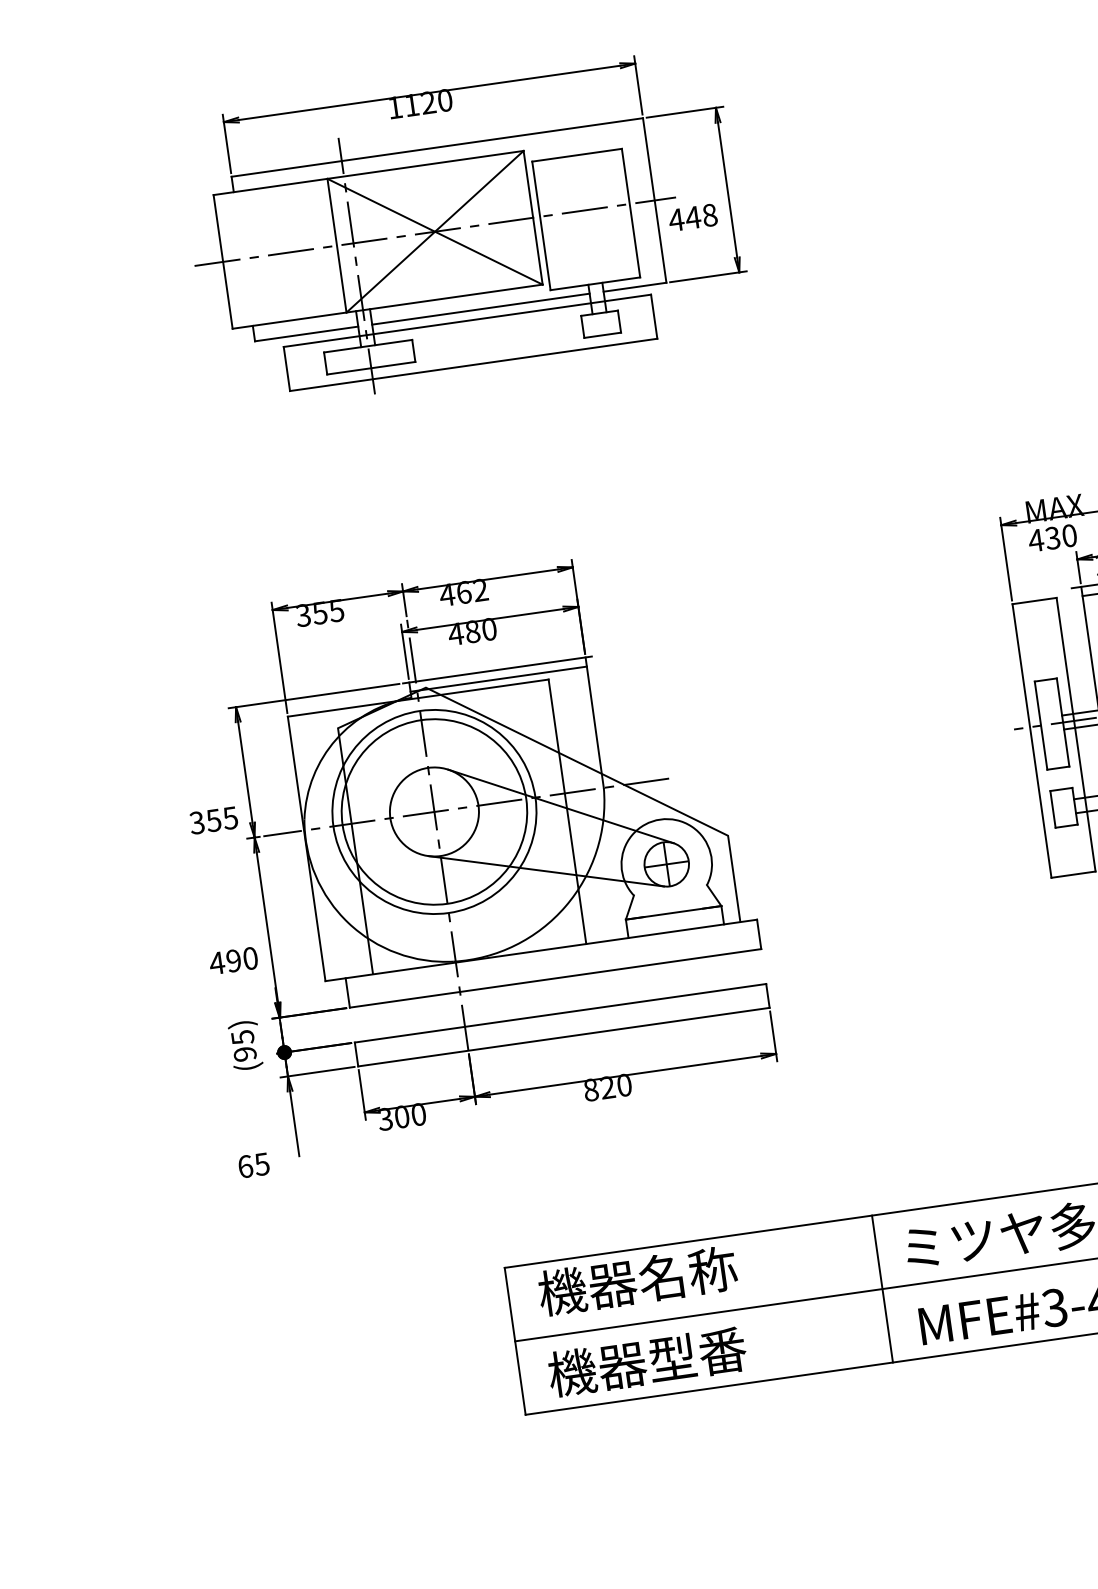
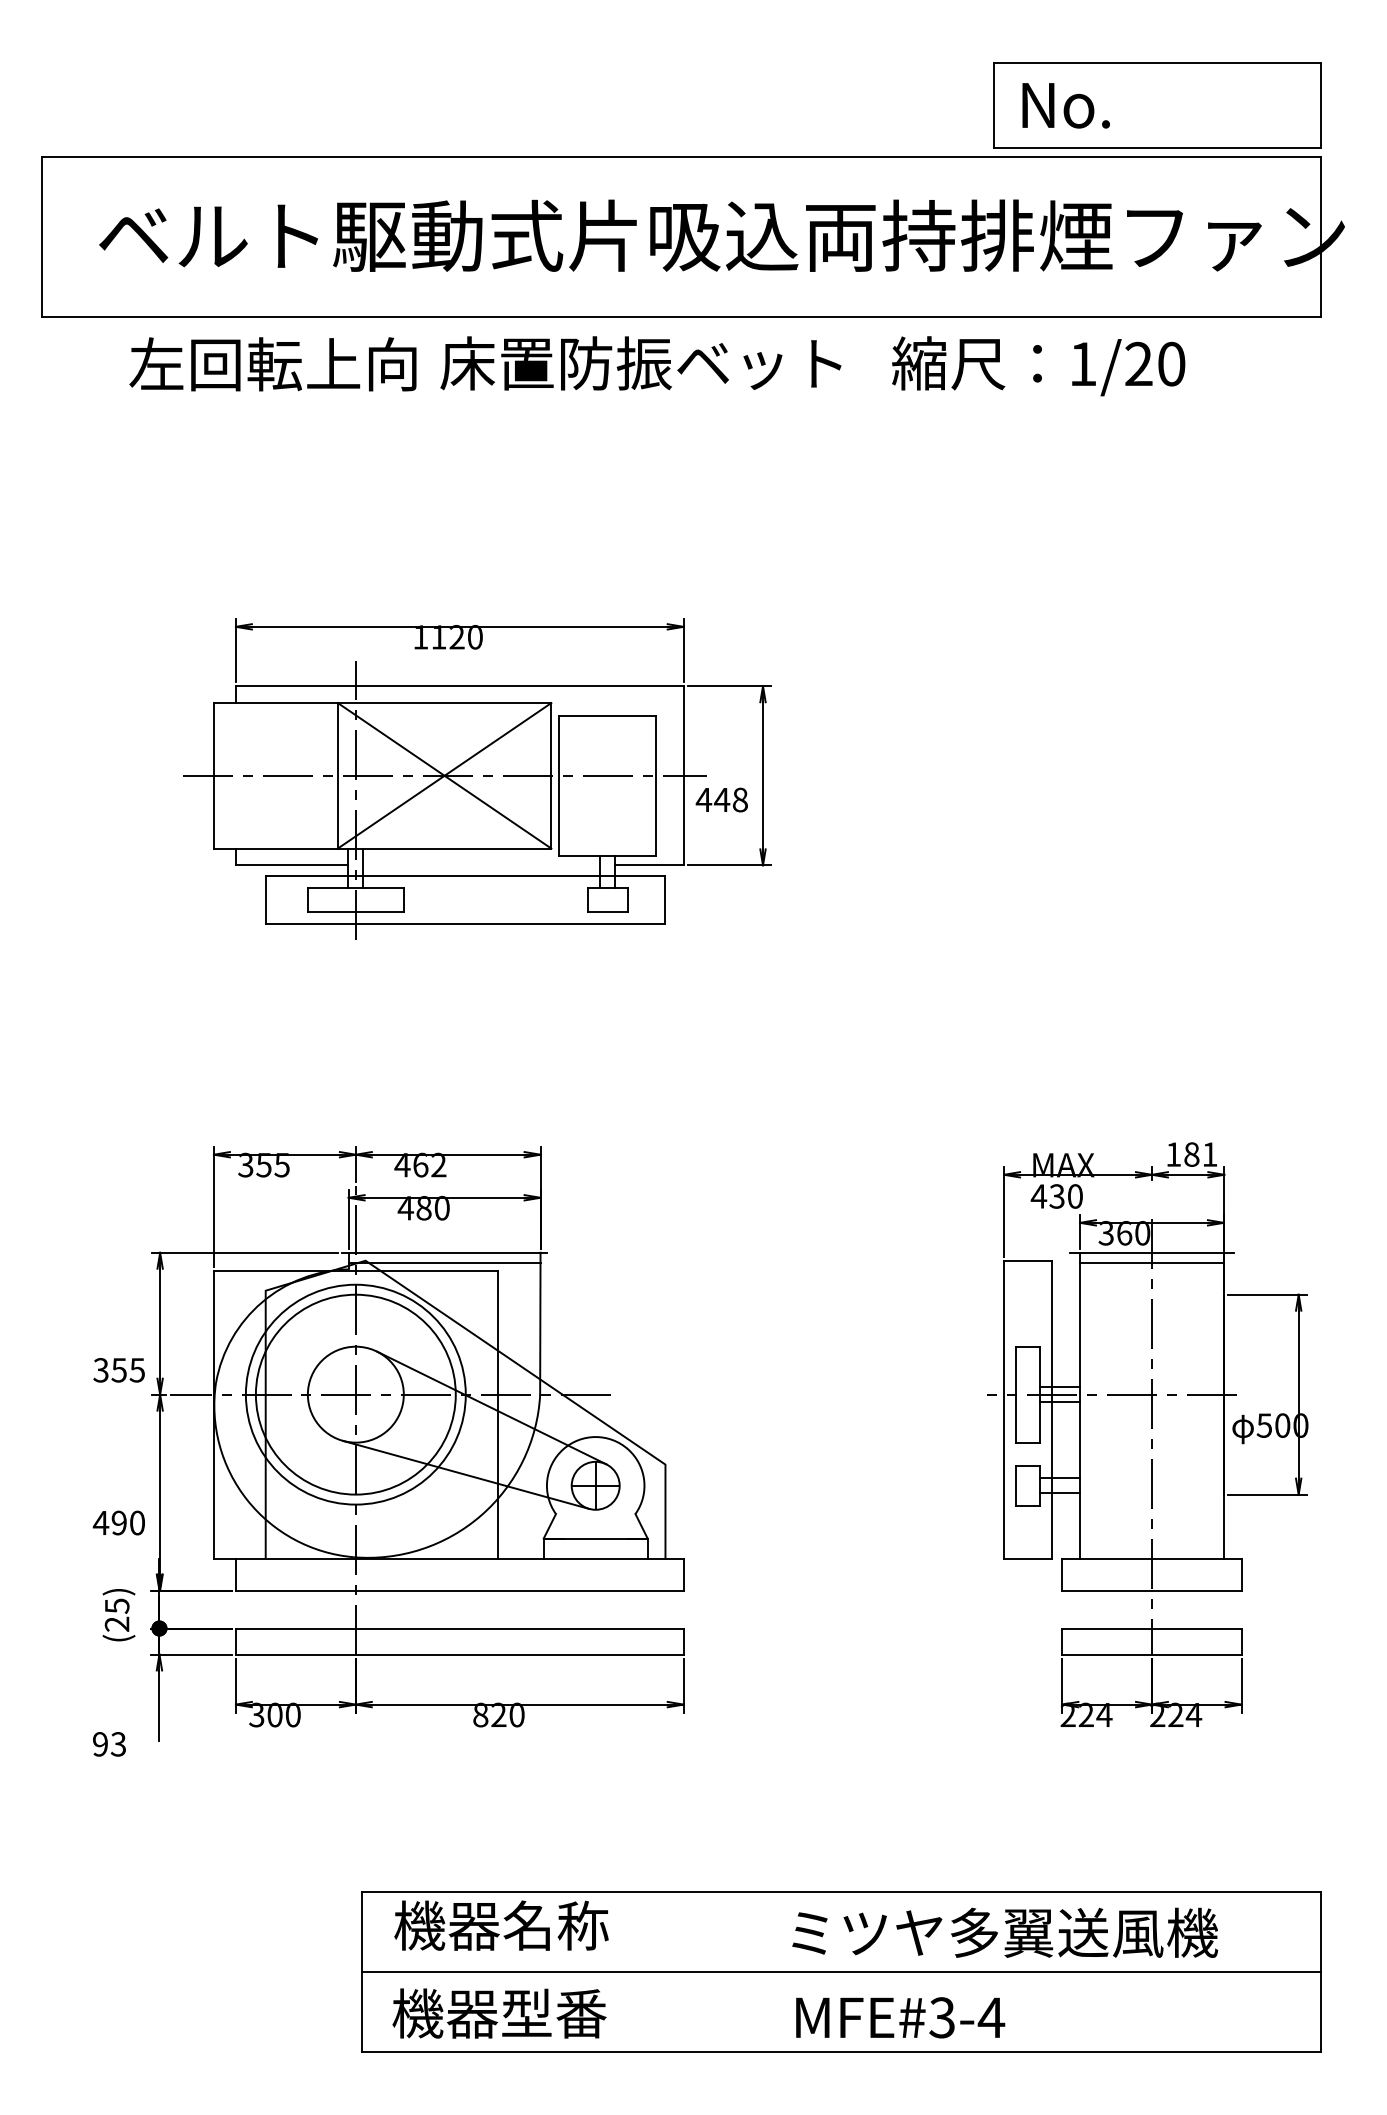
line: (480, 309) -> (481, 865), removed
text: (245, 1053) -> (117, 1623), (95) -> (25)
text: (253, 1165) -> (109, 1744), 65 -> 93
line: (882, 1288) -> (761, 1971), removed

